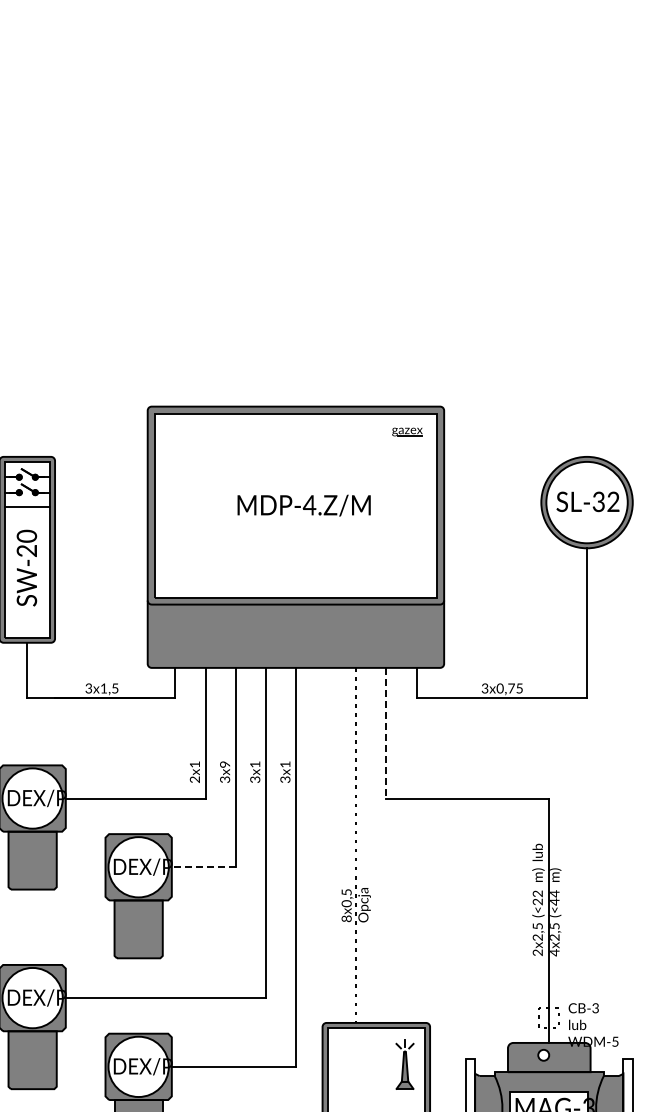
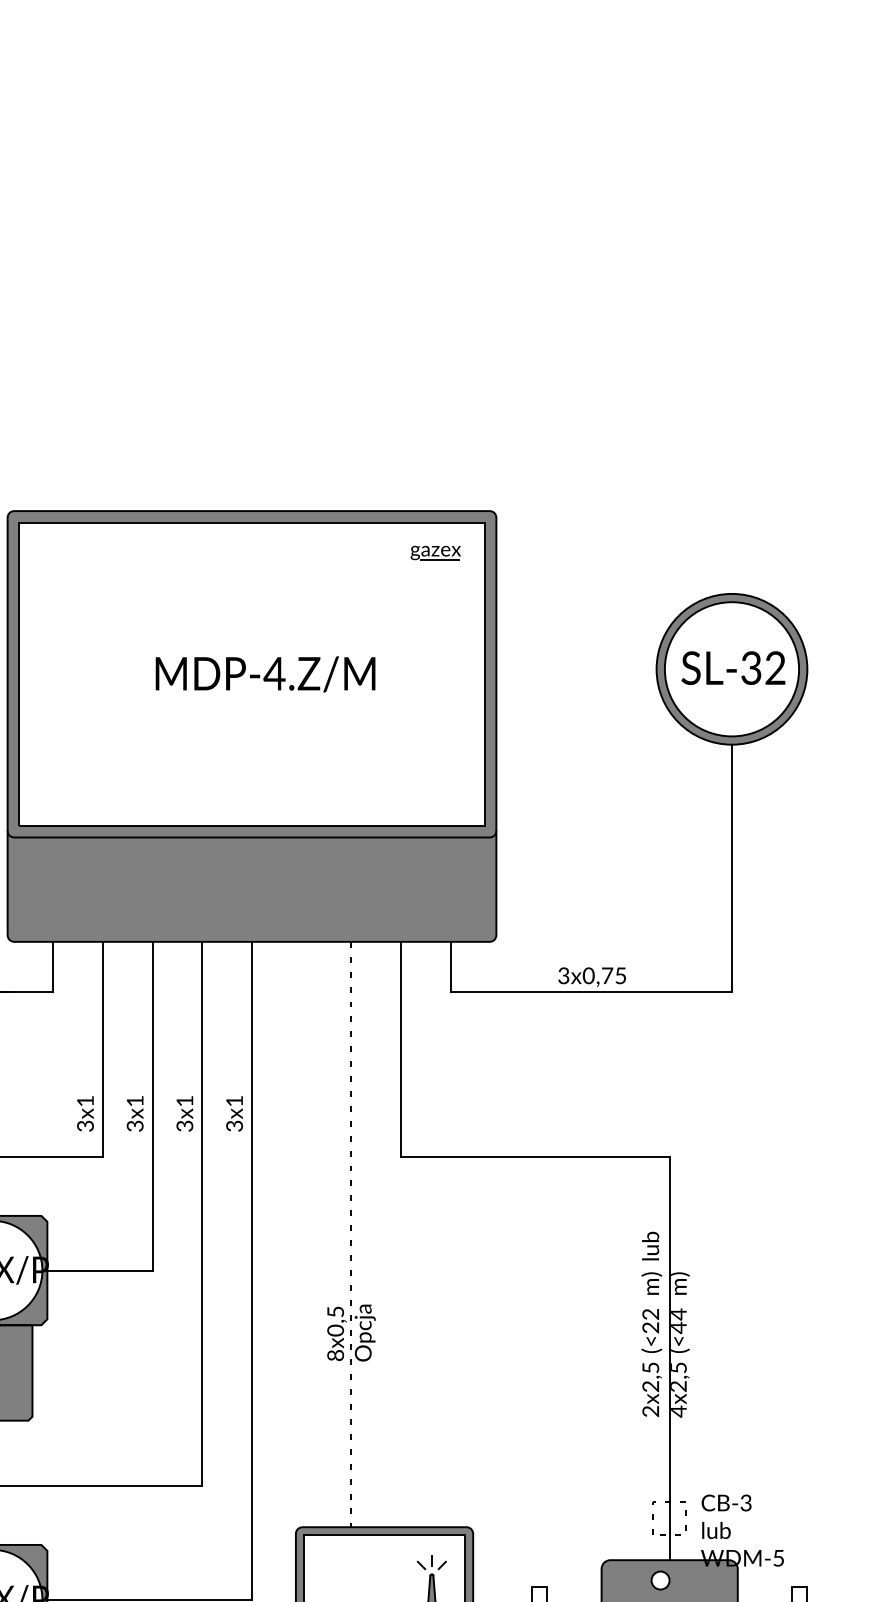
line: (386, 733) -> (401, 1050), dashed -> solid
text: (225, 764) -> (135, 1101), 3x9 -> 3x1
text: (196, 779) -> (88, 1125), 2x1 -> 3x1
line: (203, 867) -> (99, 1270), dashed -> solid

